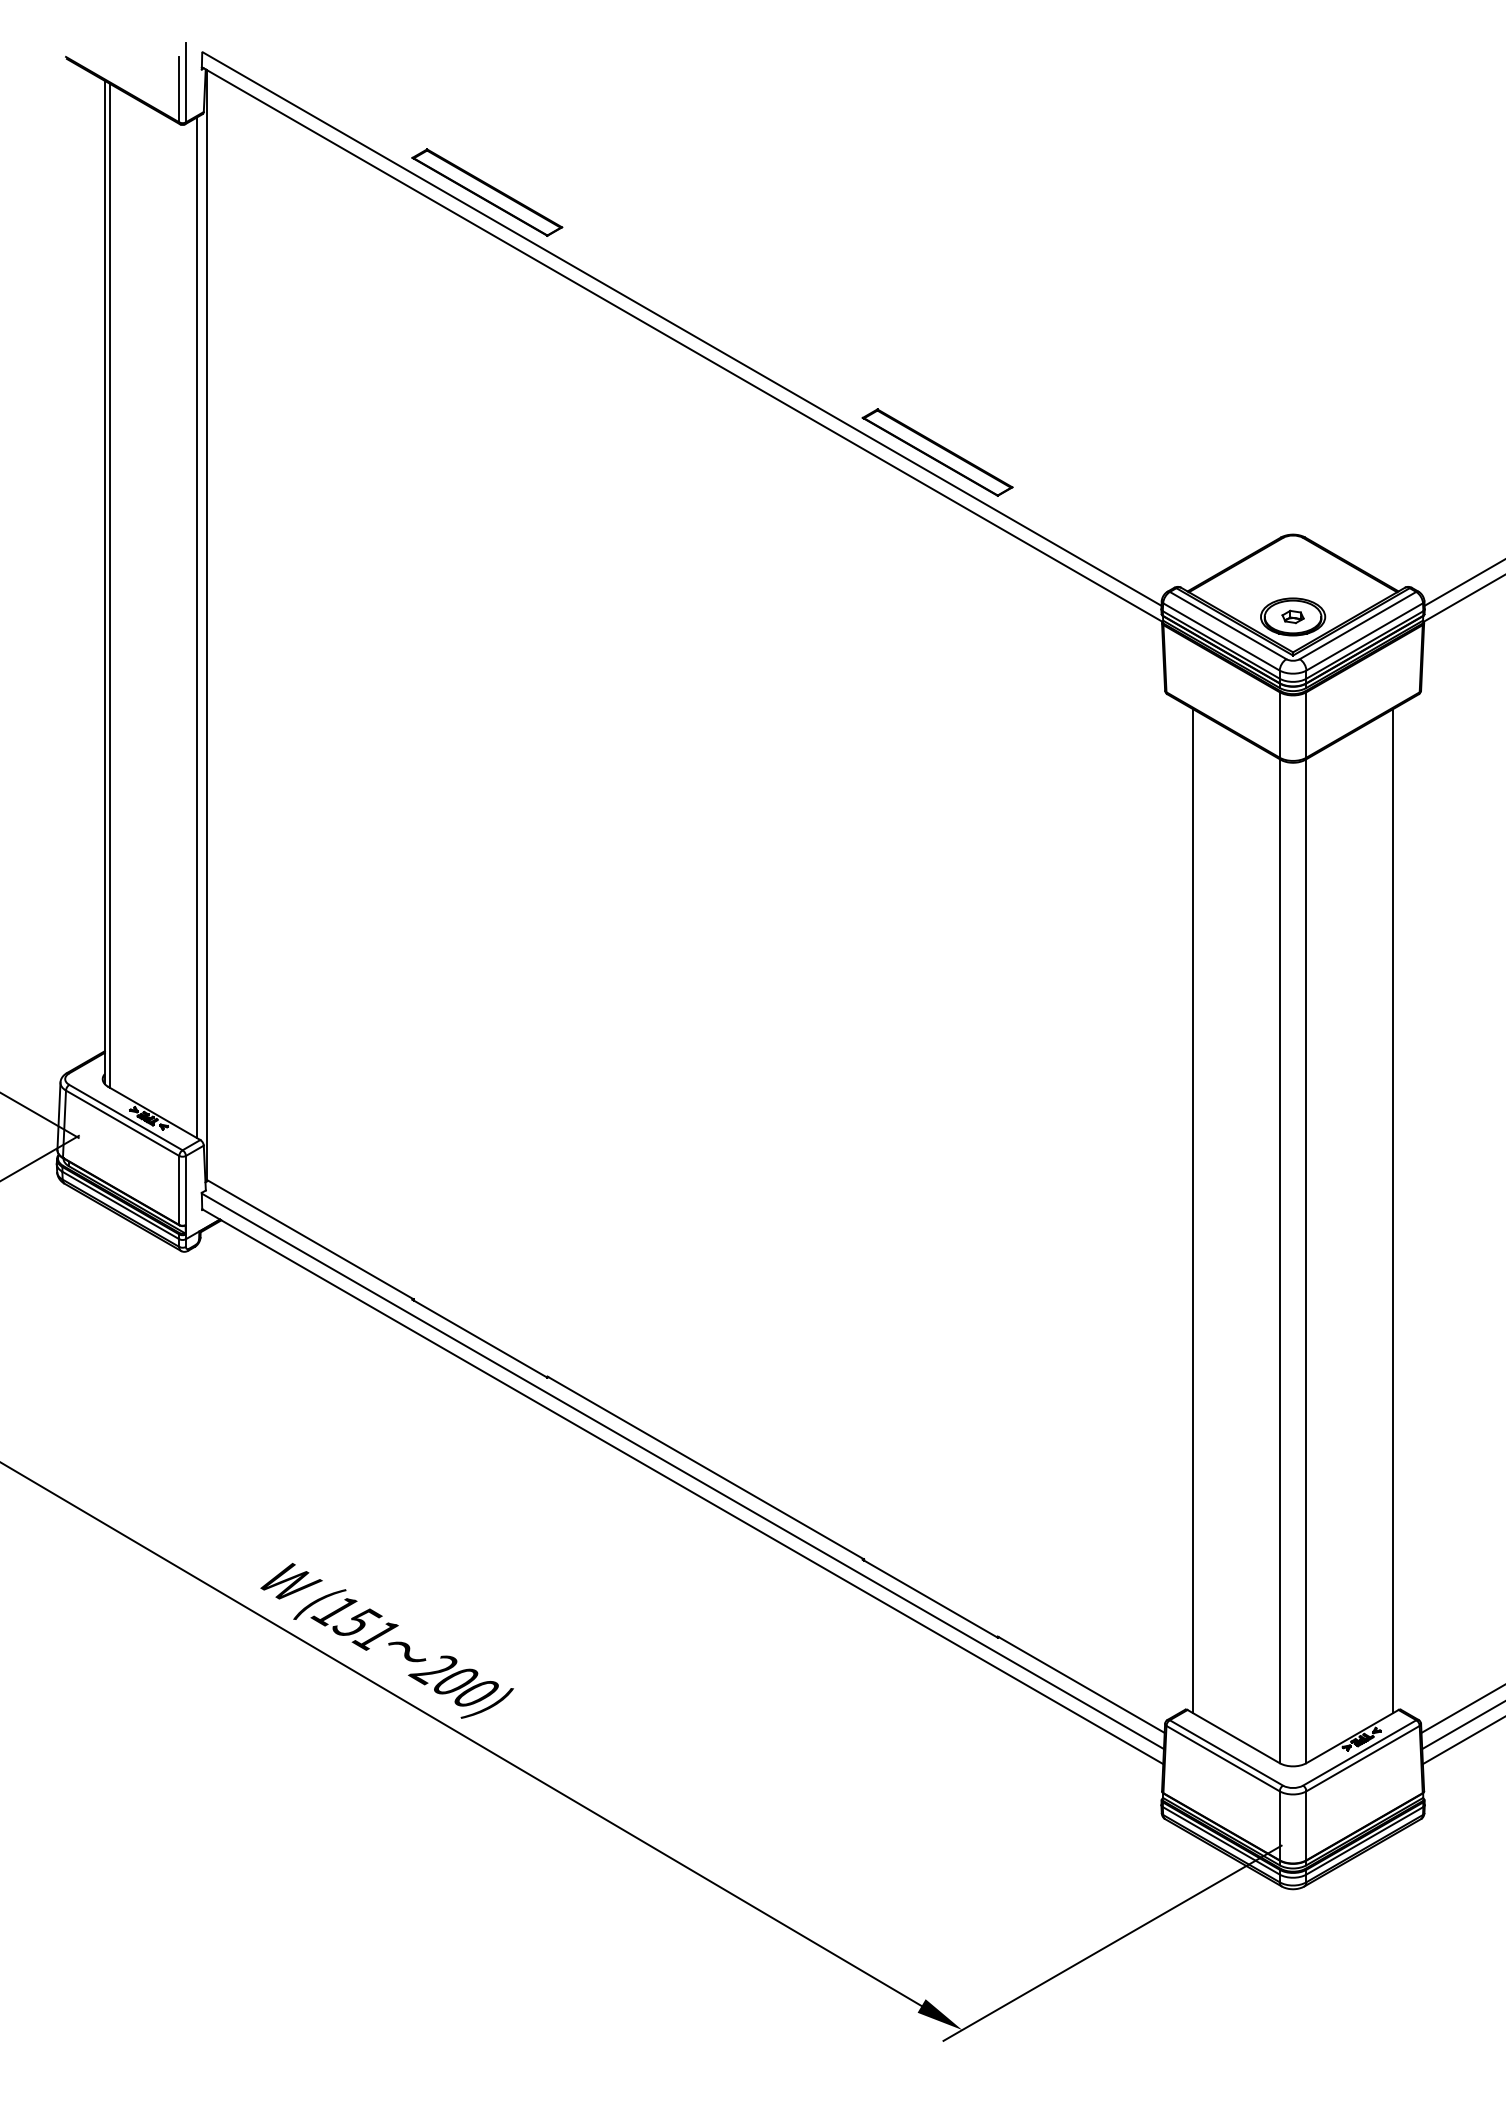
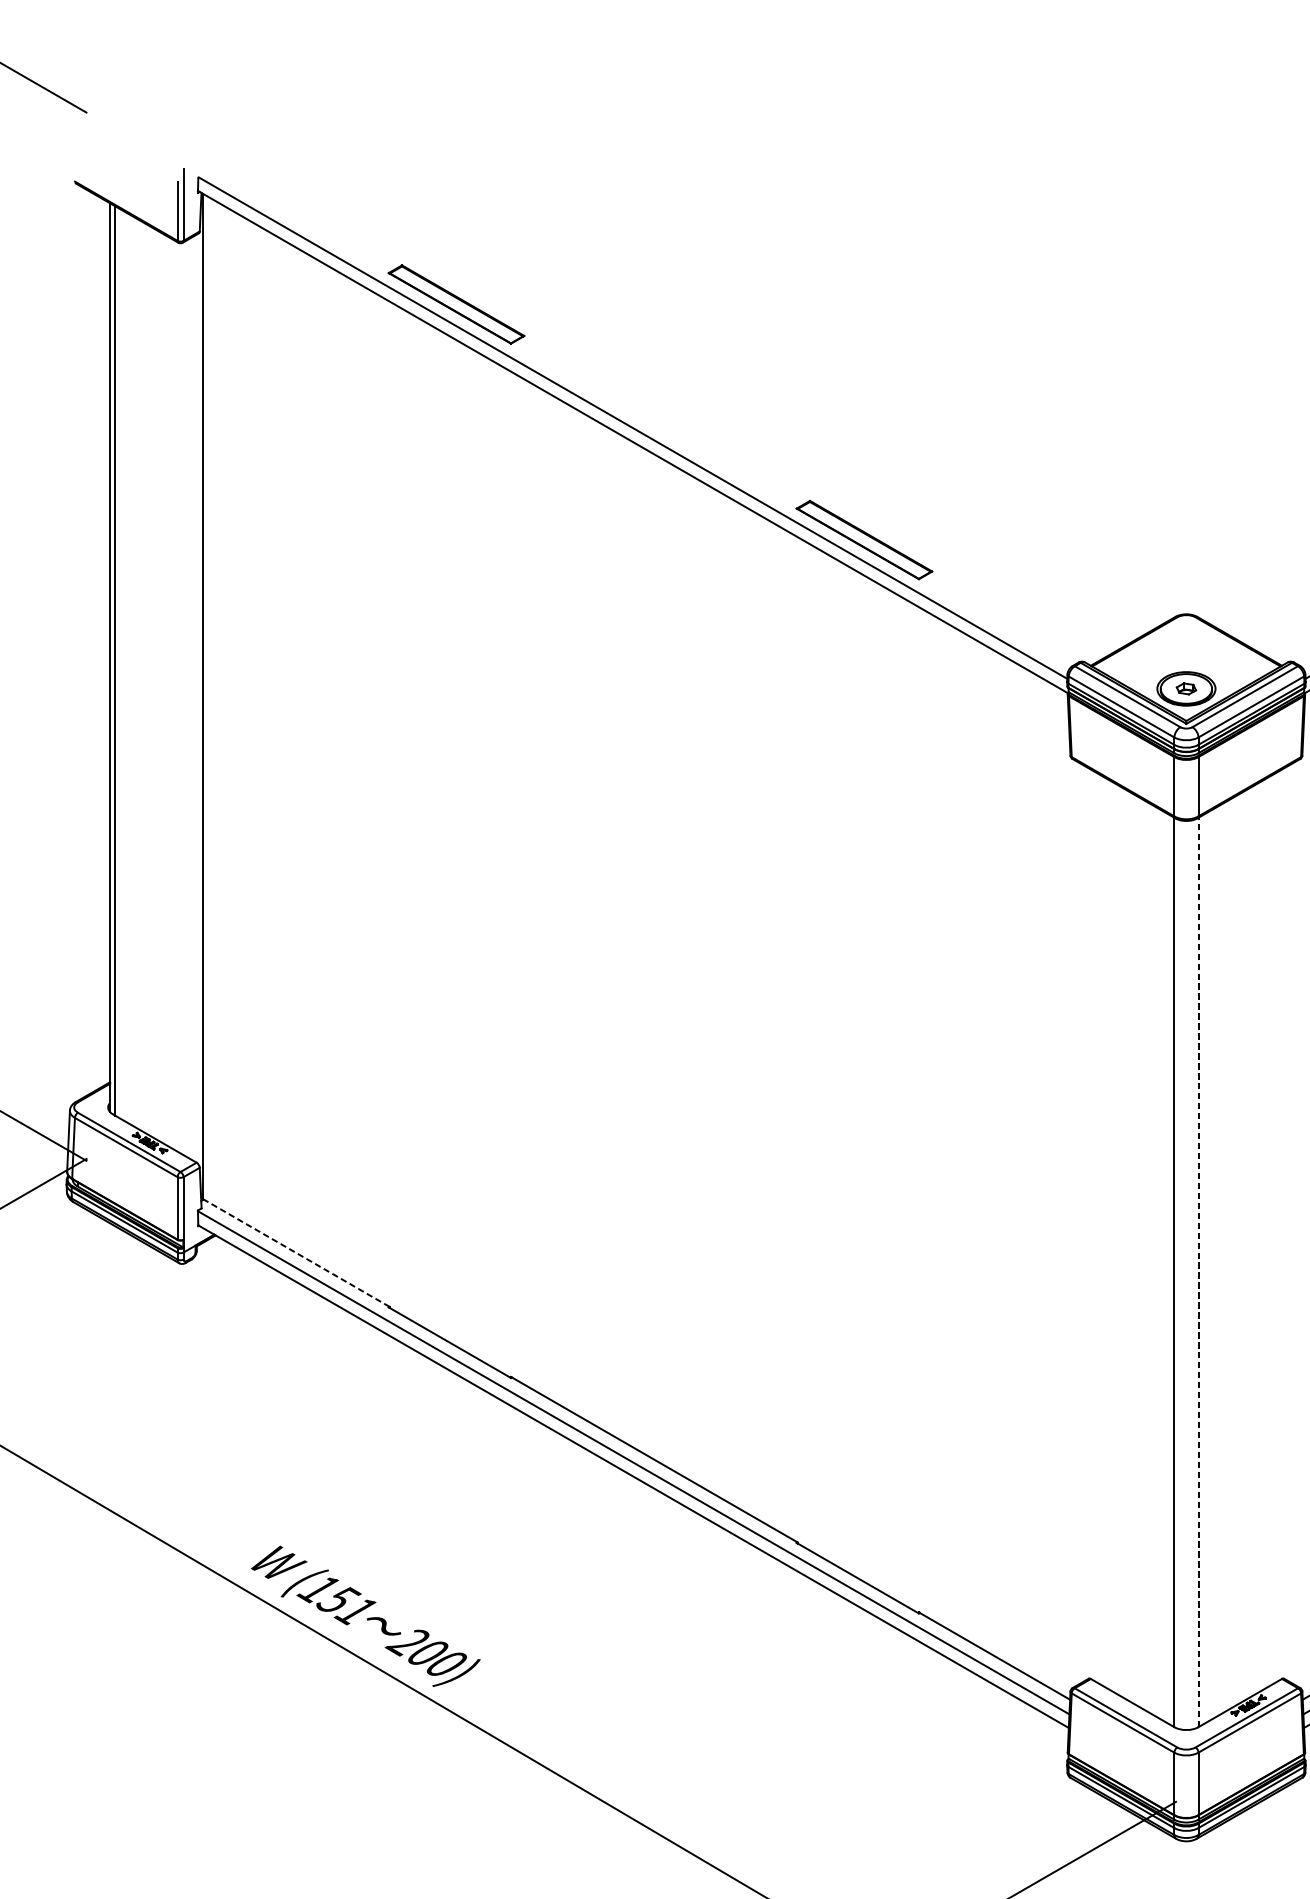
line: (197, 627) -> (194, 698), removed
line: (1192, 1211) -> (1095, 1227), removed
line: (1393, 1211) -> (1277, 1227), removed
line: (311, 1240) -> (297, 1253), solid -> dashed
line: (1306, 1260) -> (1198, 1271), solid -> dashed

